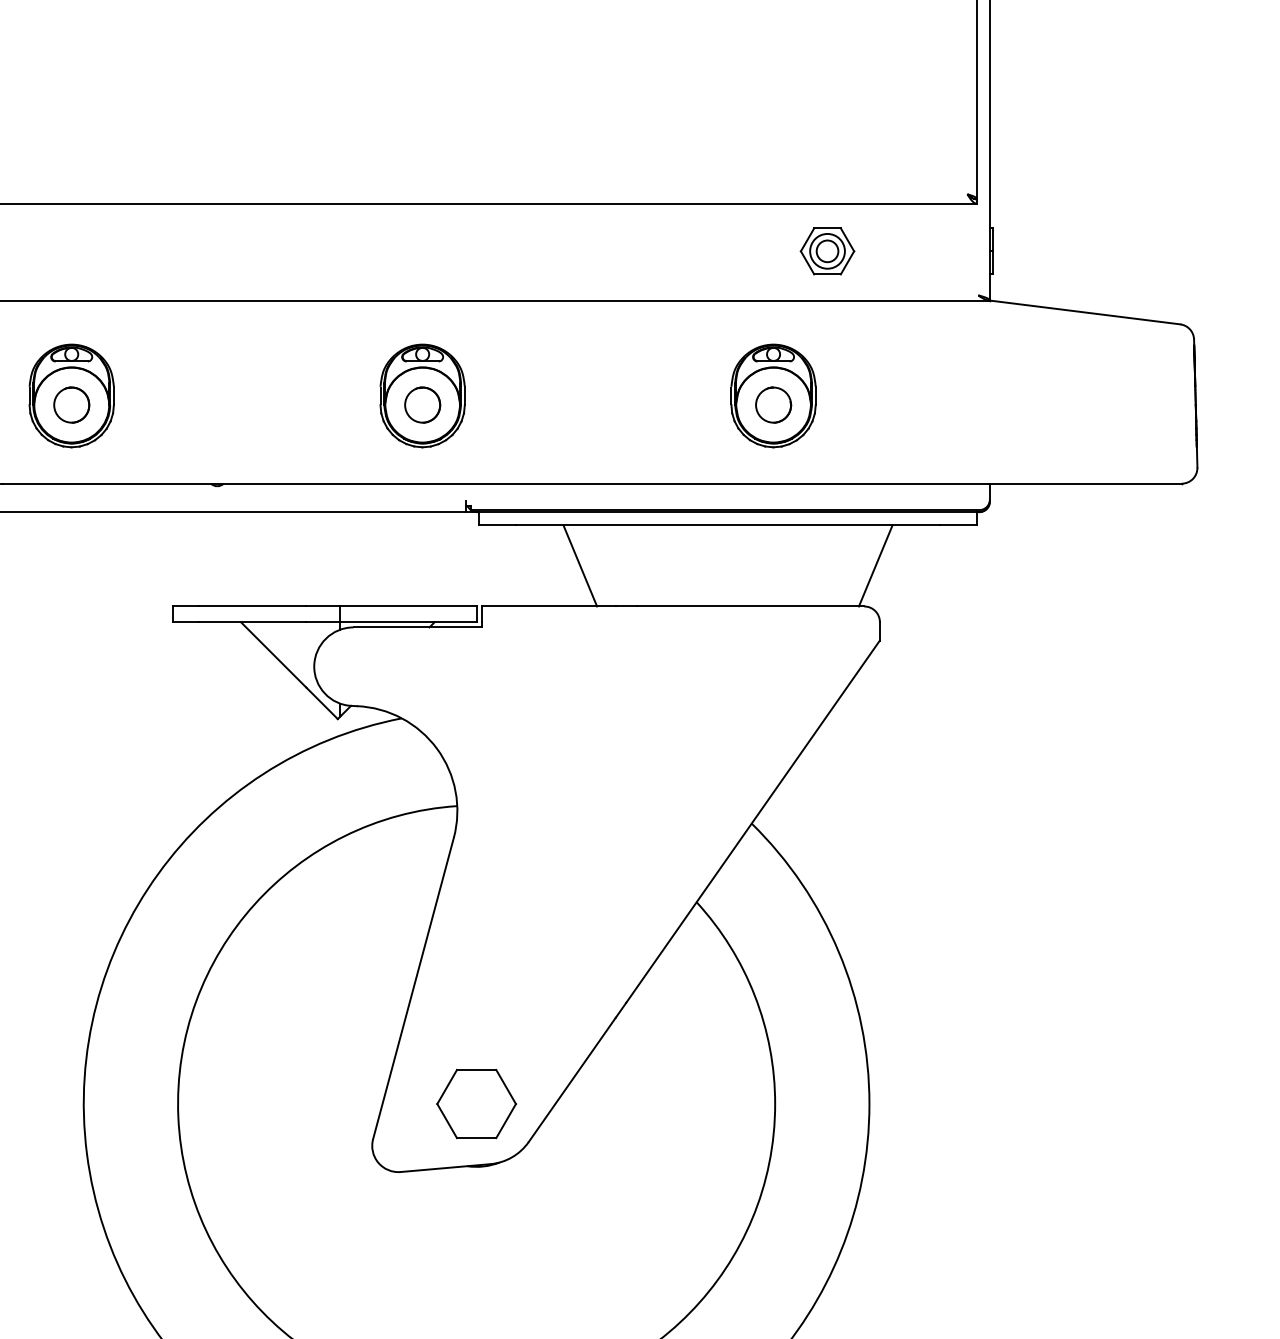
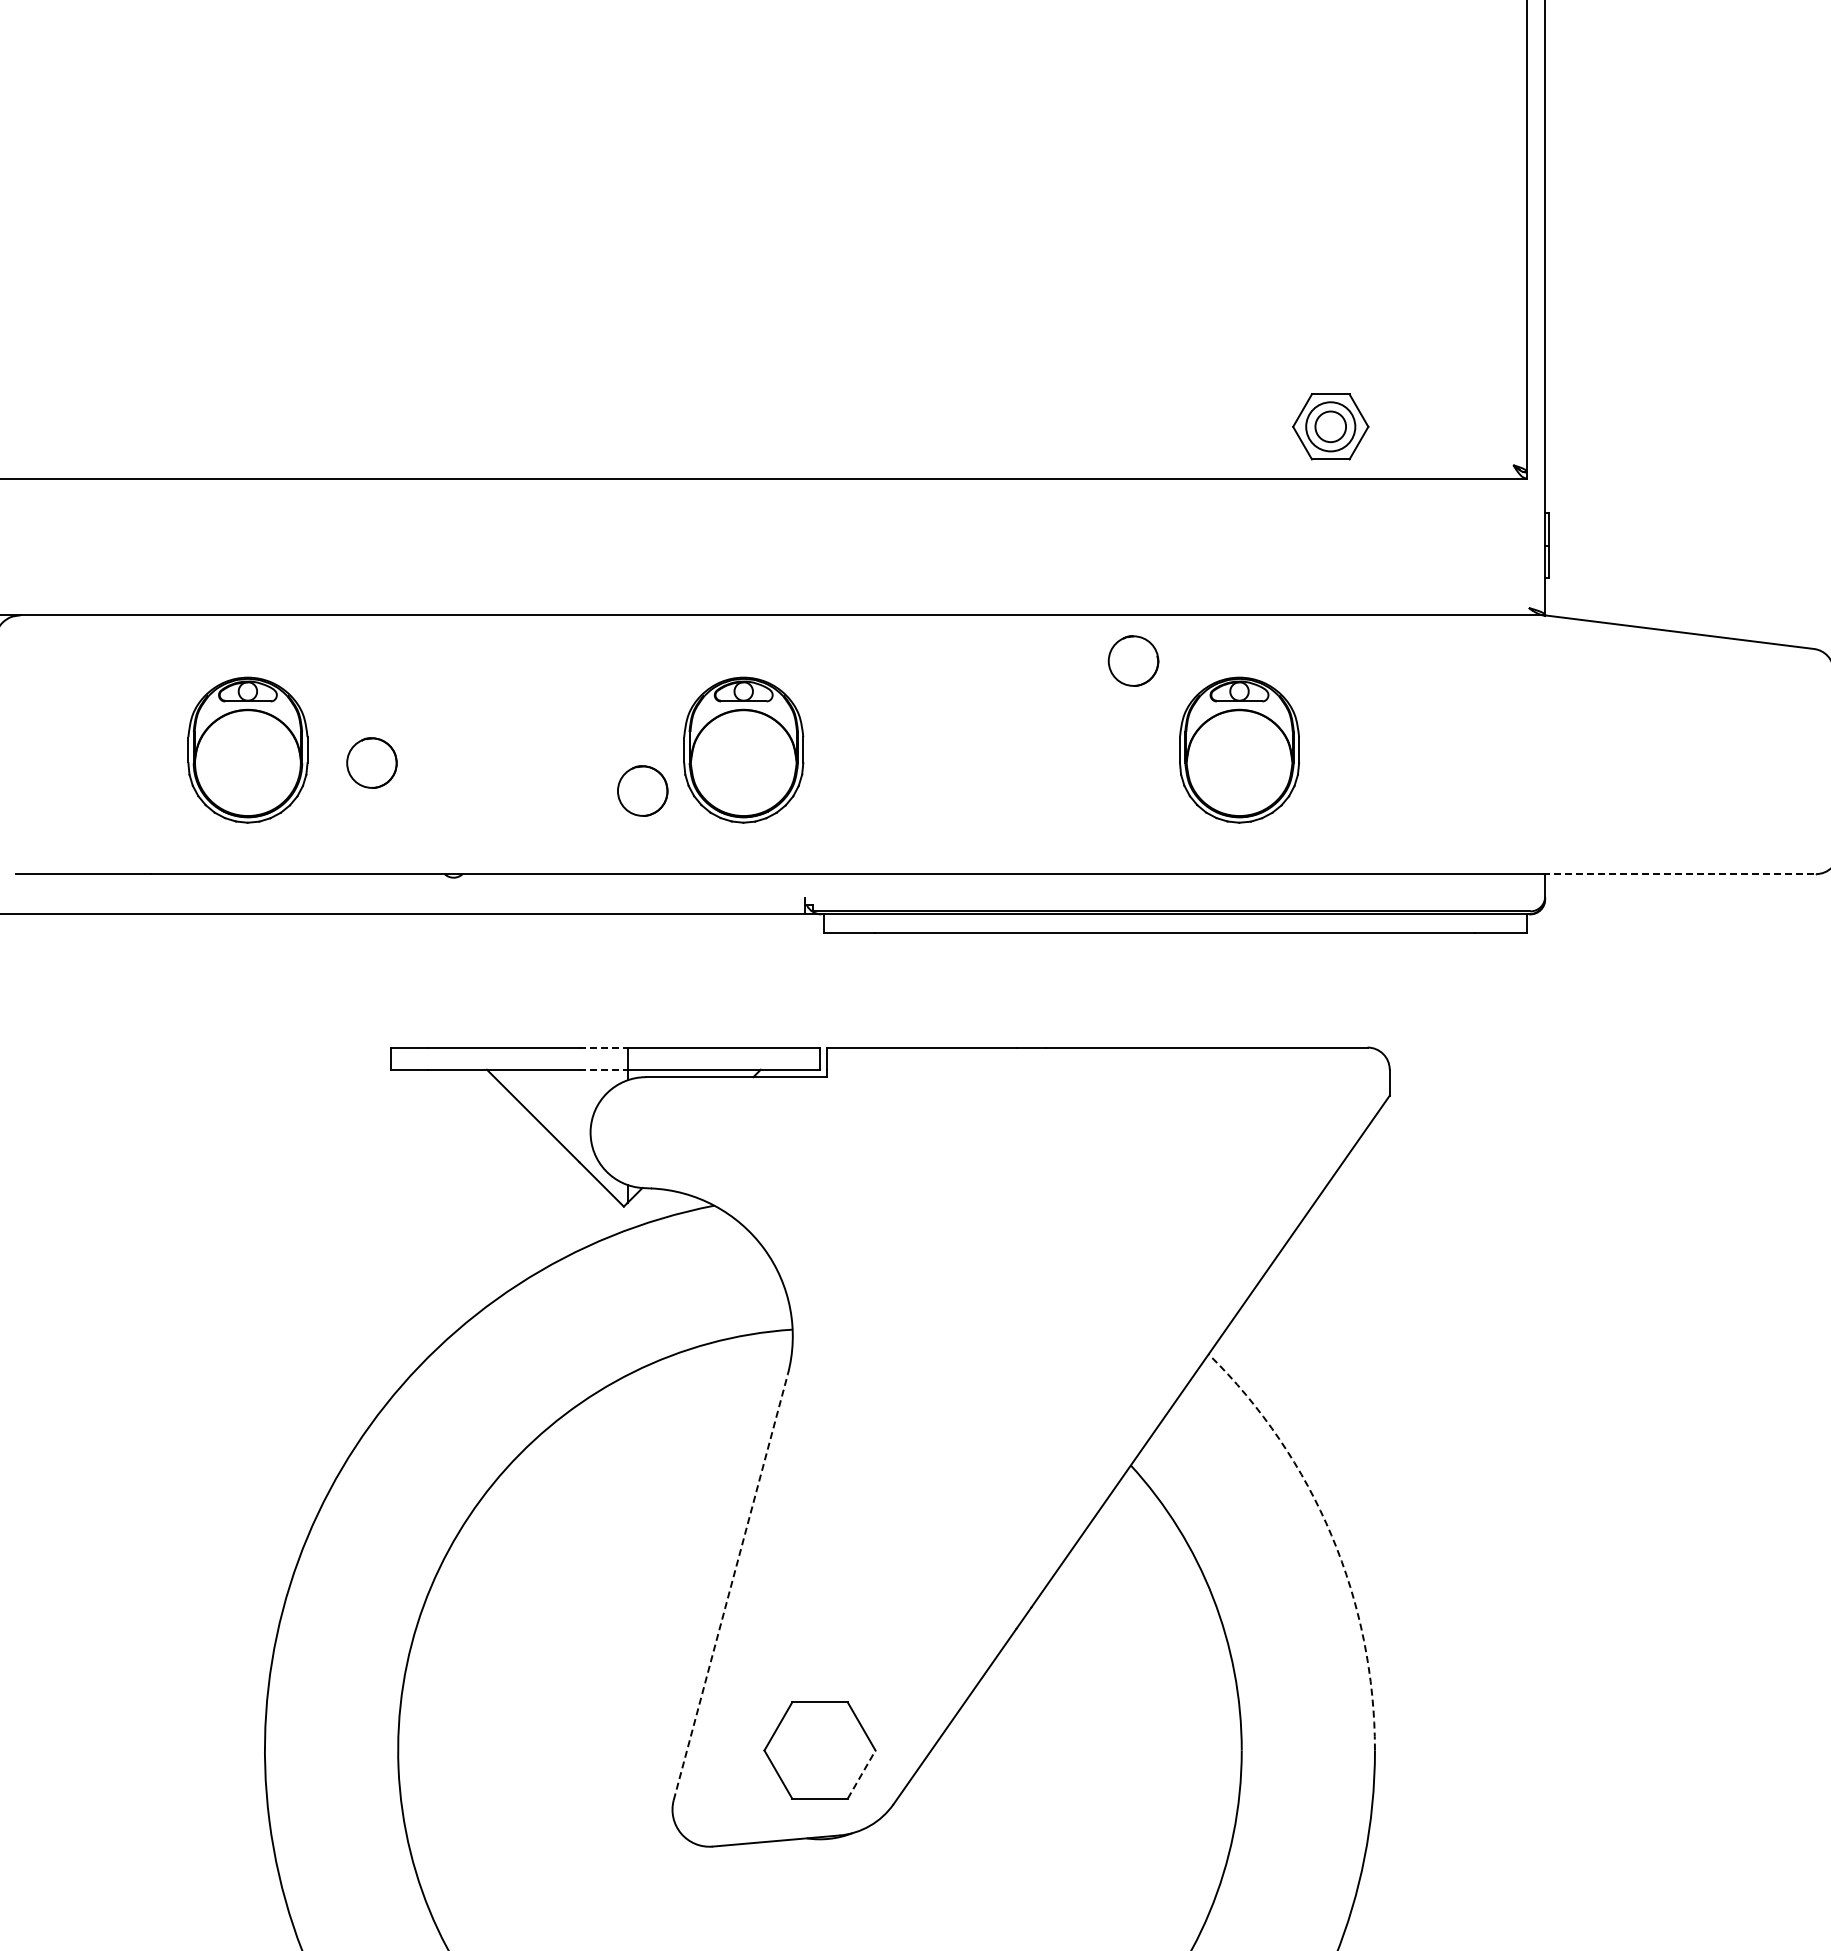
part: (827, 251) -> (1330, 426), moved
circle: (71, 404) -> (371, 762), moved
circle: (422, 404) -> (642, 790), moved
part: (773, 404) -> (1133, 660), moved
line: (1084, 483) -> (1679, 874), solid -> dashed
line: (580, 565) -> (966, 989), removed
line: (875, 565) -> (1383, 989), removed
line: (324, 606) -> (604, 1047), solid -> dashed
line: (324, 621) -> (604, 1069), solid -> dashed
arc: (838, 951) -> (1331, 1535), solid -> dashed
line: (413, 987) -> (730, 1586), solid -> dashed
line: (506, 1120) -> (861, 1774), solid -> dashed

